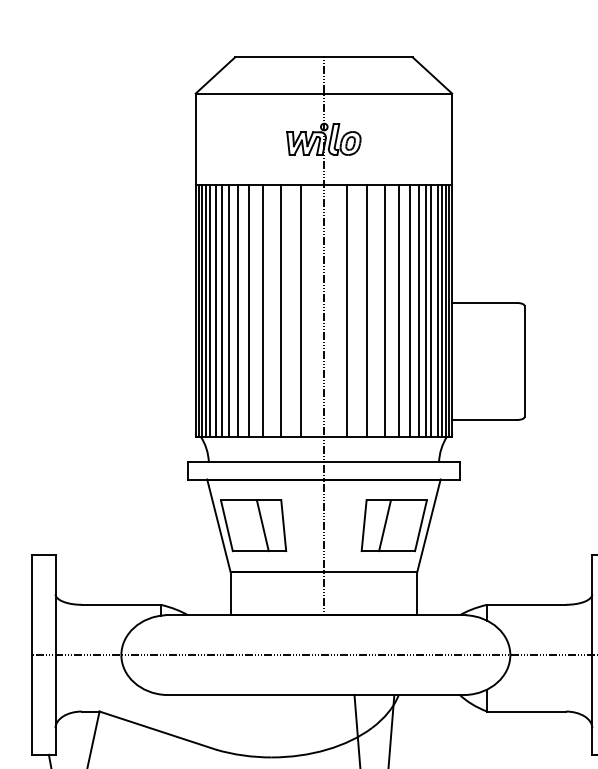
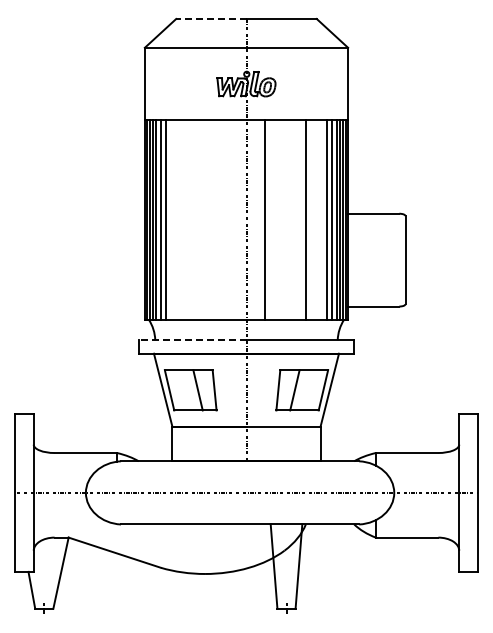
line: (278, 56) -> (210, 18), solid -> dashed
line: (229, 310) -> (171, 219), removed
line: (238, 310) -> (178, 219), removed
line: (249, 310) -> (187, 219), removed
line: (263, 310) -> (198, 219), removed
line: (281, 310) -> (212, 219), removed
line: (301, 310) -> (228, 219), removed
line: (366, 310) -> (280, 219), removed
line: (384, 310) -> (294, 219), removed
line: (409, 310) -> (314, 219), removed
line: (418, 310) -> (321, 219), removed
line: (255, 462) -> (192, 340), solid -> dashed

